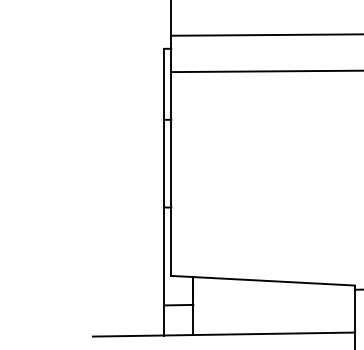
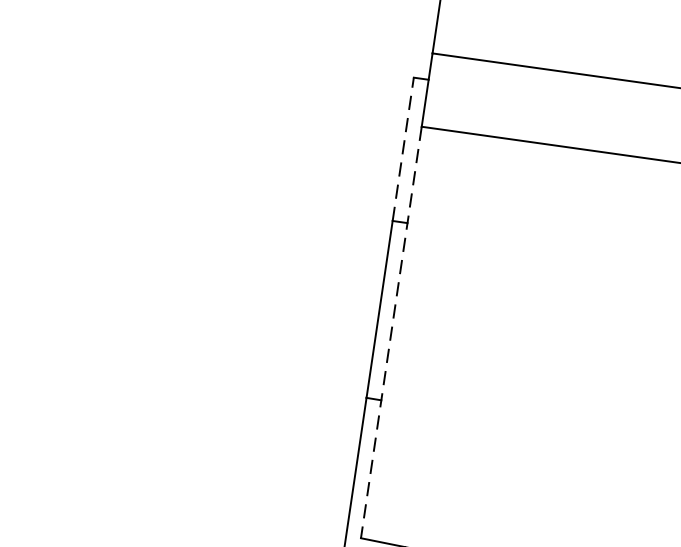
line: (163, 83) -> (402, 147), solid -> dashed
line: (171, 174) -> (391, 333), solid -> dashed

